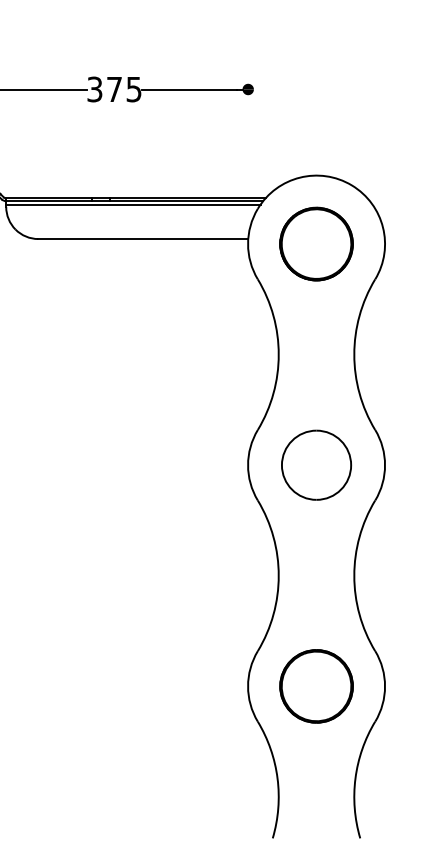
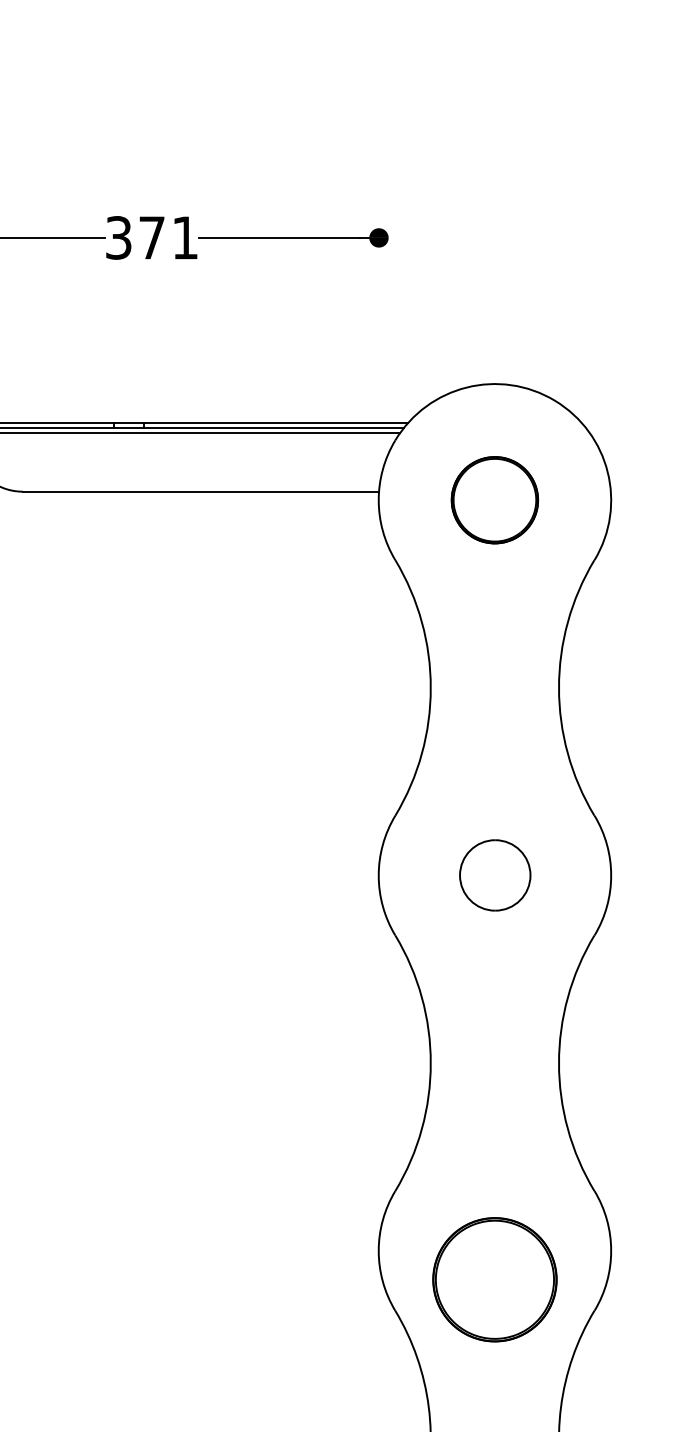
text: (133, 89) -> (184, 237), 375 -> 371
part: (316, 243) -> (494, 499), size x0.7
part: (316, 464) -> (494, 874), size x0.6
part: (316, 686) -> (494, 1279), moved

